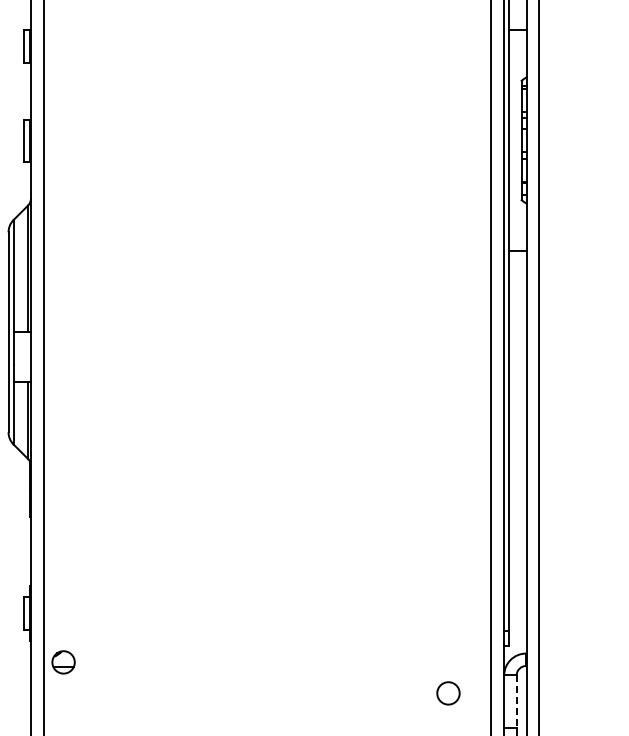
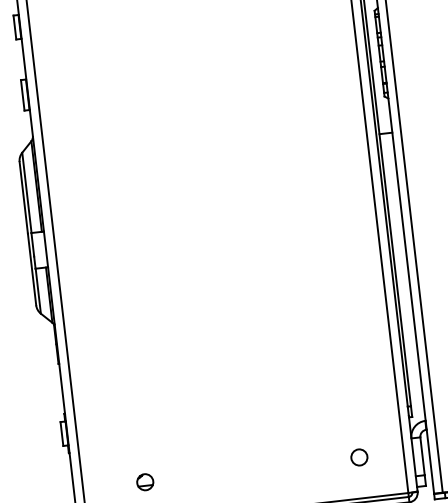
part: (63, 662) -> (145, 482), moved
circle: (448, 693) -> (359, 457), moved
line: (516, 702) -> (422, 456), dashed -> solid

